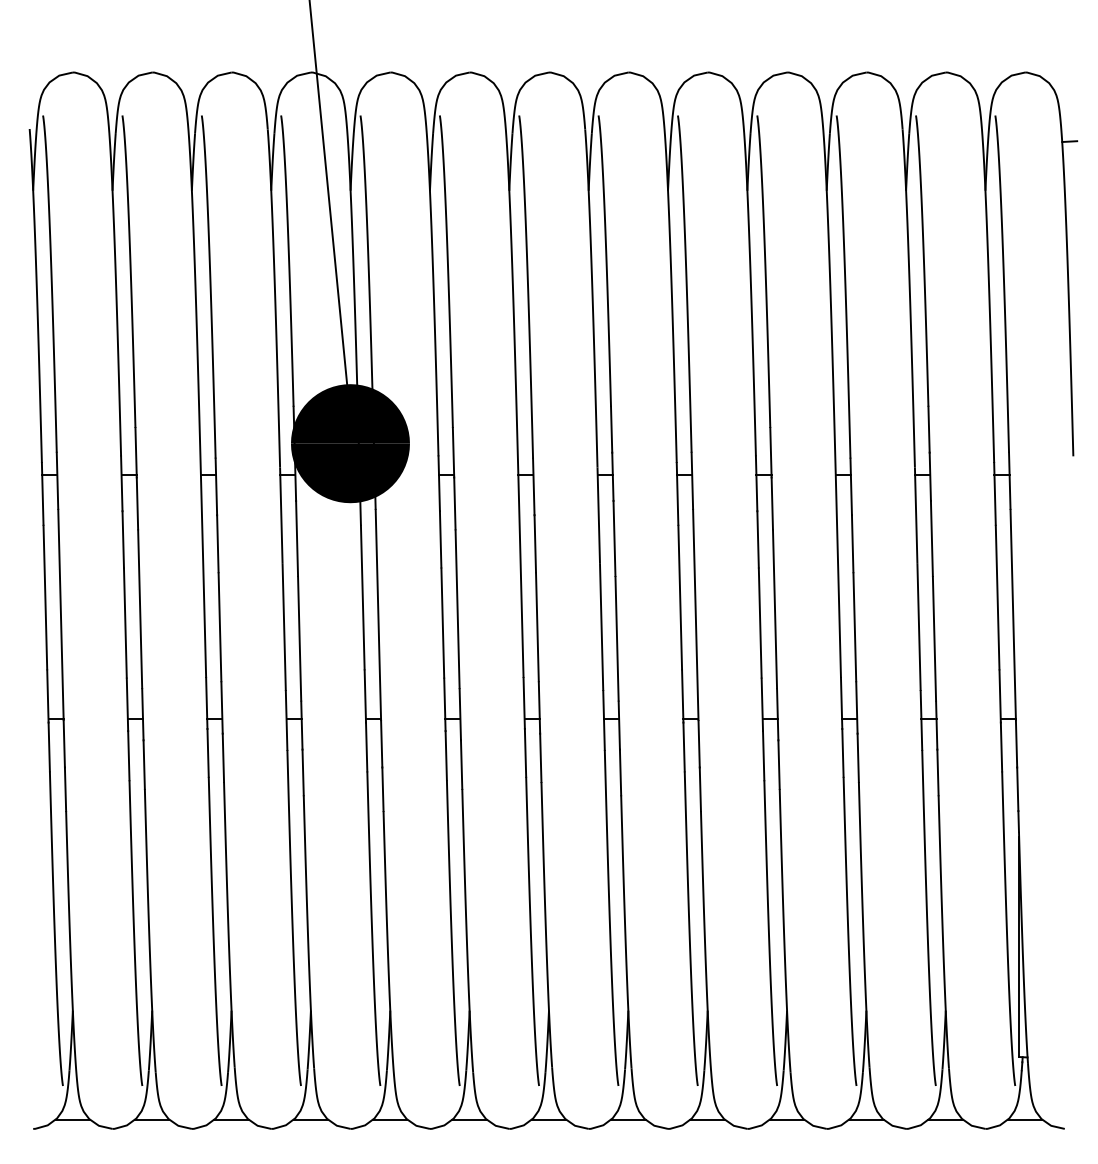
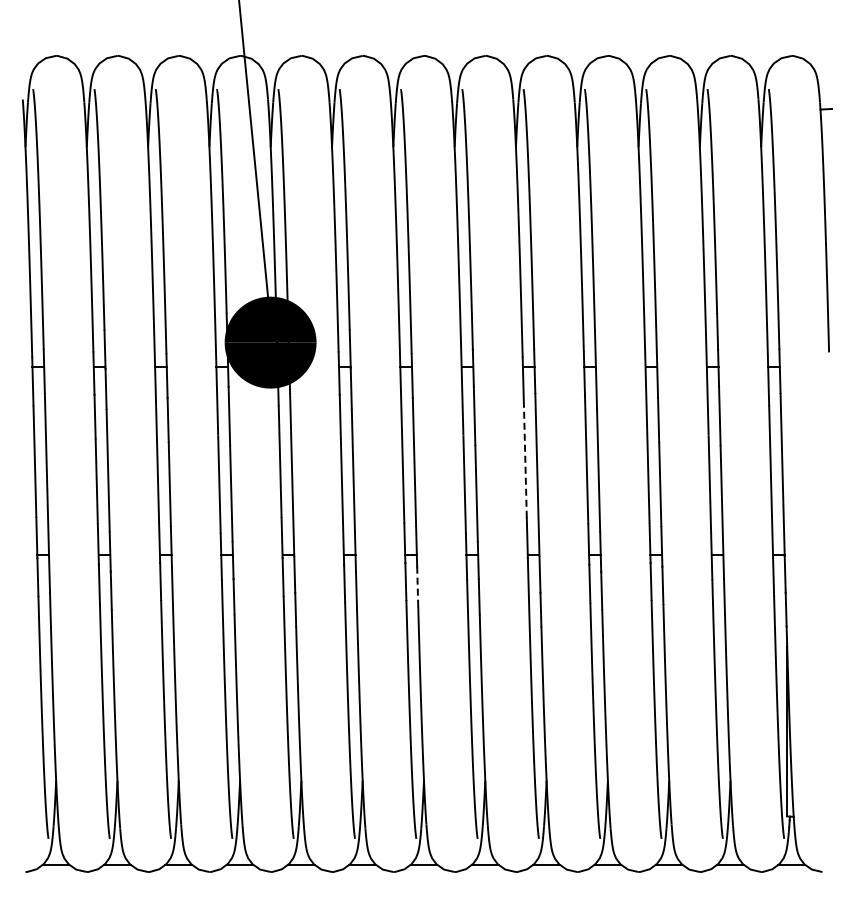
line: (680, 597) -> (525, 461), solid -> dashed
line: (540, 758) -> (417, 585), solid -> dashed

